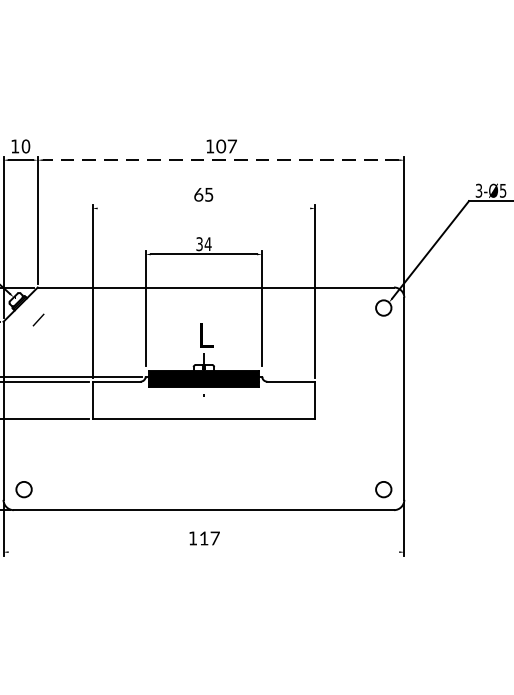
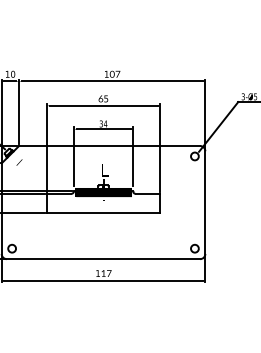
line: (221, 160) -> (112, 81), dashed -> solid
line: (203, 207) -> (103, 105), added
line: (203, 552) -> (103, 280), added

